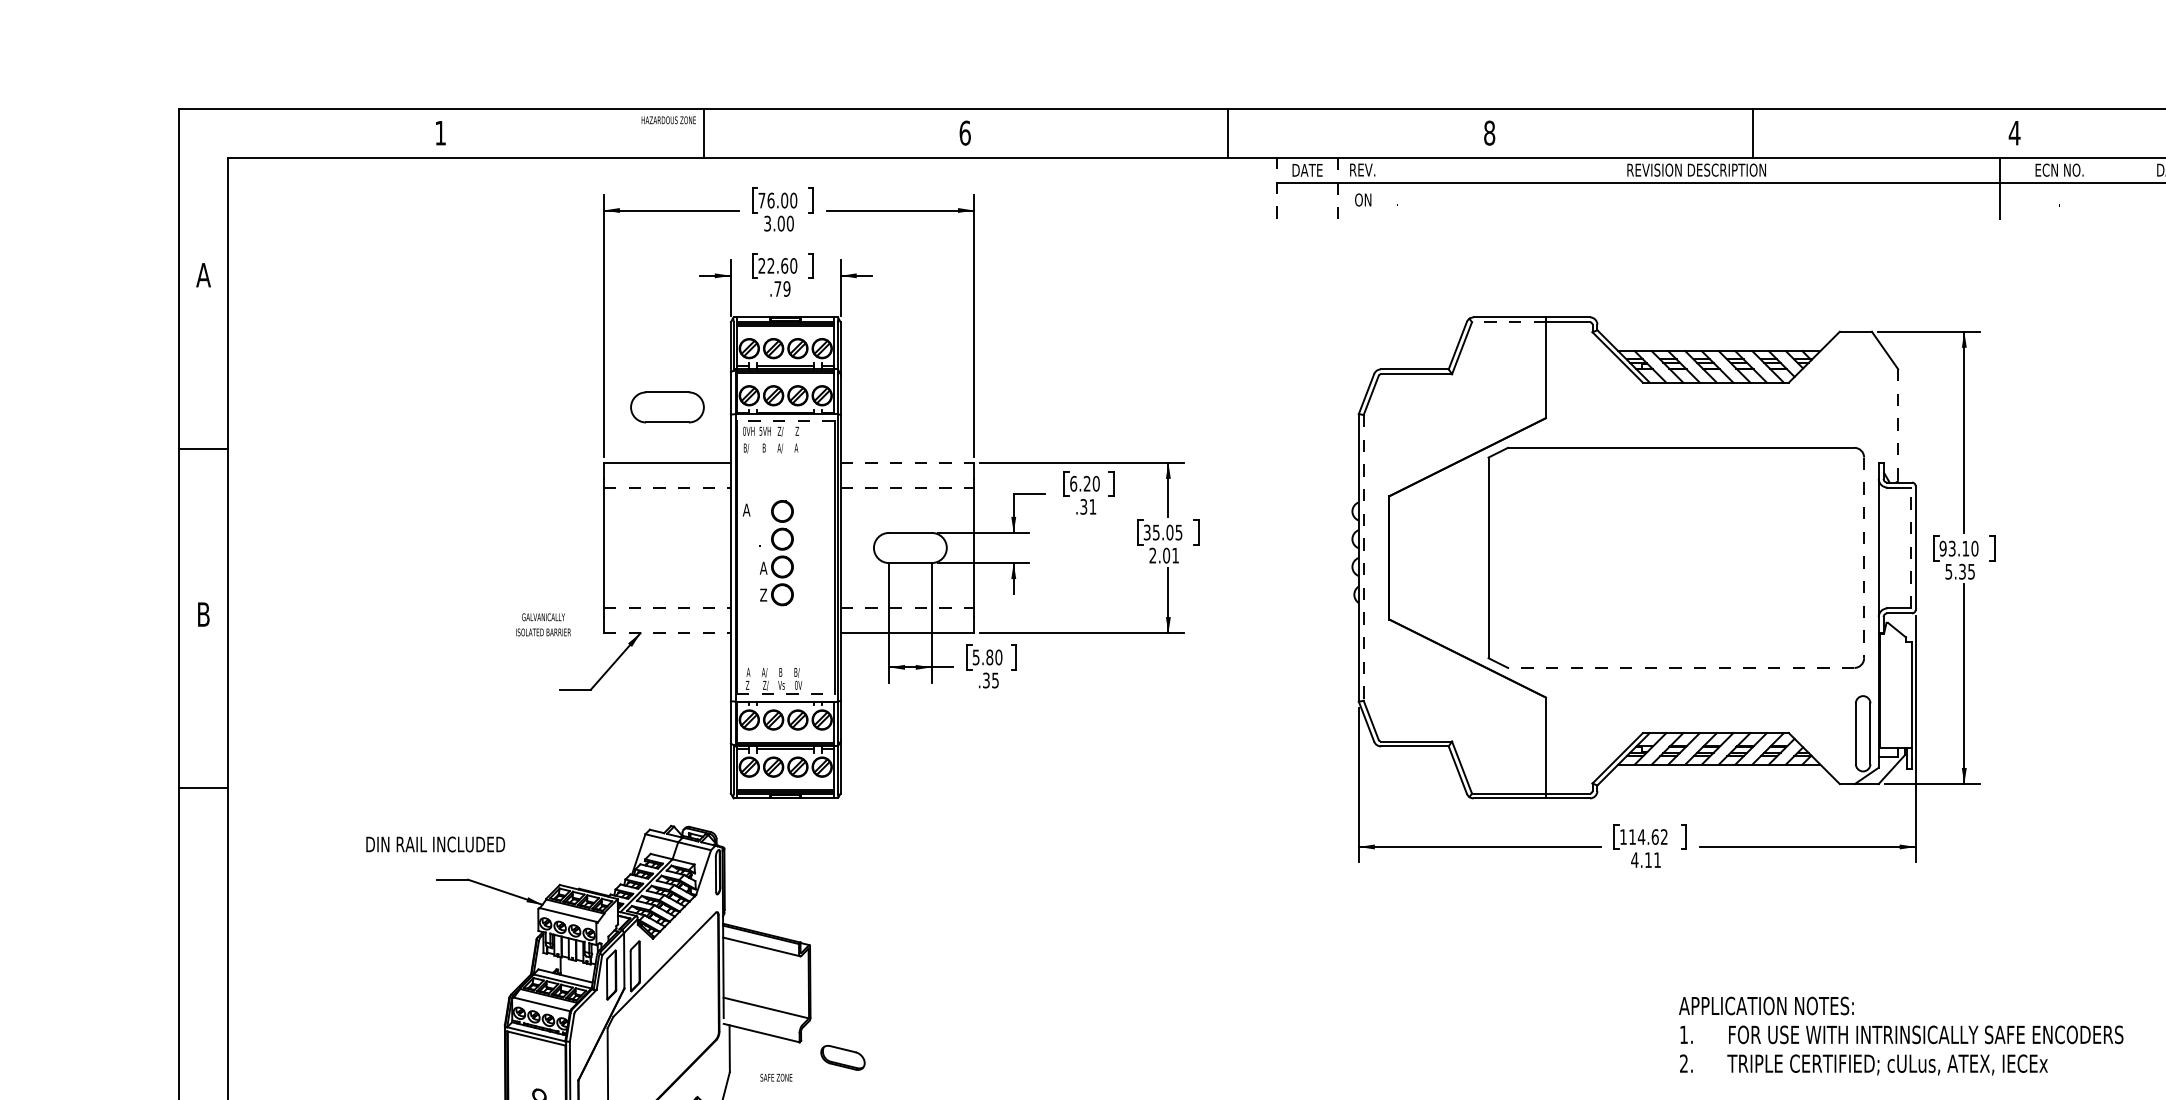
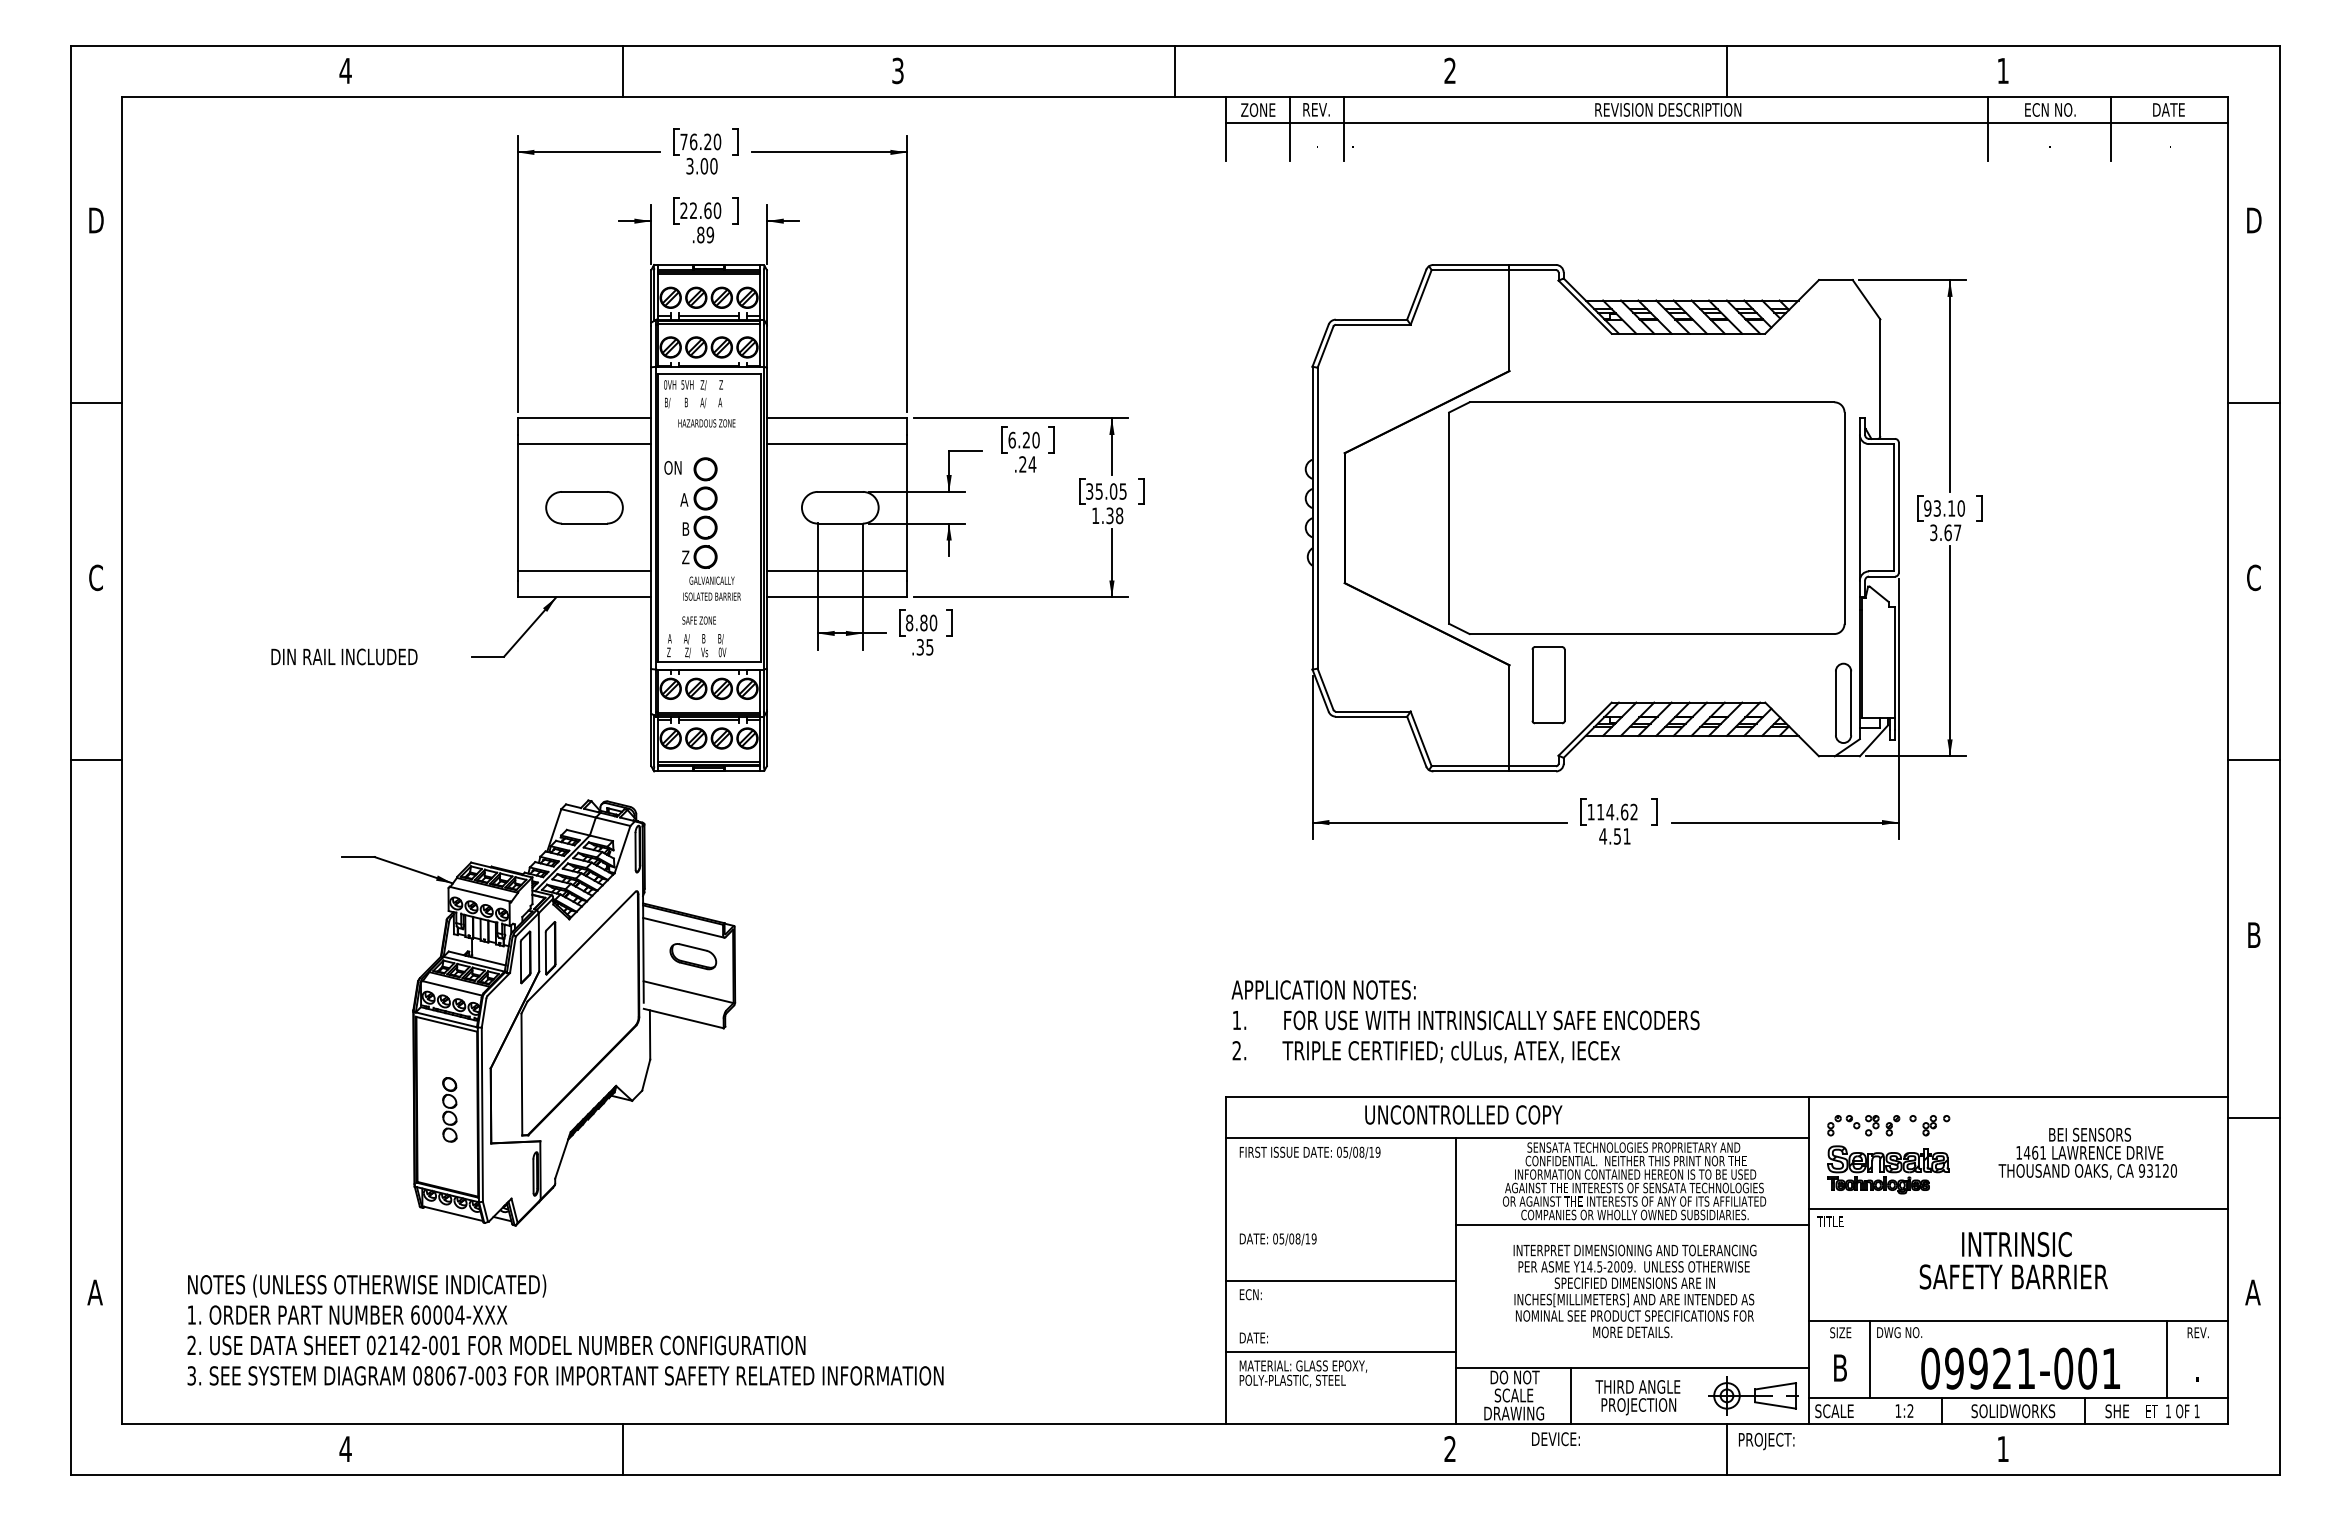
text: (668, 120) -> (706, 423), moved
text: (440, 132) -> (345, 70), 1 -> 4
text: (965, 132) -> (898, 70), 6 -> 3
text: (1489, 132) -> (1450, 70), 8 -> 2
text: (2014, 132) -> (2002, 70), 4 -> 1
text: (1307, 169) -> (1258, 109), DATE -> ZONE
line: (1277, 187) -> (1226, 128), dashed -> solid
line: (1337, 187) -> (1290, 128), dashed -> solid
line: (1388, 187) -> (1343, 128), added
line: (2116, 187) -> (2110, 128), added
text: (784, 200) -> (707, 141), 76.00 -> 76.20
text: (1362, 200) -> (1316, 141), ON -> .
text: (203, 275) -> (95, 220), A -> D
text: (777, 288) -> (700, 234), .79 -> .89
line: (1508, 322) -> (1470, 270), dashed -> solid
part: (667, 407) -> (584, 507), moved
line: (785, 421) -> (708, 374), dashed -> solid
line: (1898, 424) -> (1880, 377), dashed -> solid
line: (907, 463) -> (837, 418), dashed -> solid
line: (667, 487) -> (584, 444), dashed -> solid
line: (907, 487) -> (837, 444), dashed -> solid
text: (1088, 506) -> (1027, 464), .31 -> .24
text: (751, 509) -> (672, 467), A -> ON
text: (762, 540) -> (684, 499), . -> A
line: (1910, 547) -> (1893, 507), dashed -> solid
text: (1164, 555) -> (1107, 515), 2.01 -> 1.38
line: (1363, 558) -> (1317, 518), dashed -> solid
line: (1864, 558) -> (1844, 518), dashed -> solid
text: (763, 567) -> (685, 528), A -> B
text: (1959, 571) -> (1945, 532), 5.35 -> 3.67
line: (667, 608) -> (584, 571), dashed -> solid
line: (907, 608) -> (837, 571), dashed -> solid
text: (203, 614) -> (95, 577), B -> C
text: (543, 624) -> (711, 588), moved
line: (667, 633) -> (584, 597), dashed -> solid
text: (976, 656) -> (909, 622), 5.80 -> 8.80
line: (1680, 668) -> (1651, 634), dashed -> solid
line: (786, 694) -> (709, 661), dashed -> solid
part: (1582, 716) -> (1548, 685), added
text: (435, 844) -> (344, 656), moved
text: (1648, 860) -> (1617, 836), 4.11 -> 4.51
text: (1901, 1035) -> (1465, 1021), moved
part: (843, 1057) -> (693, 956), moved
text: (775, 1077) -> (698, 620), moved

